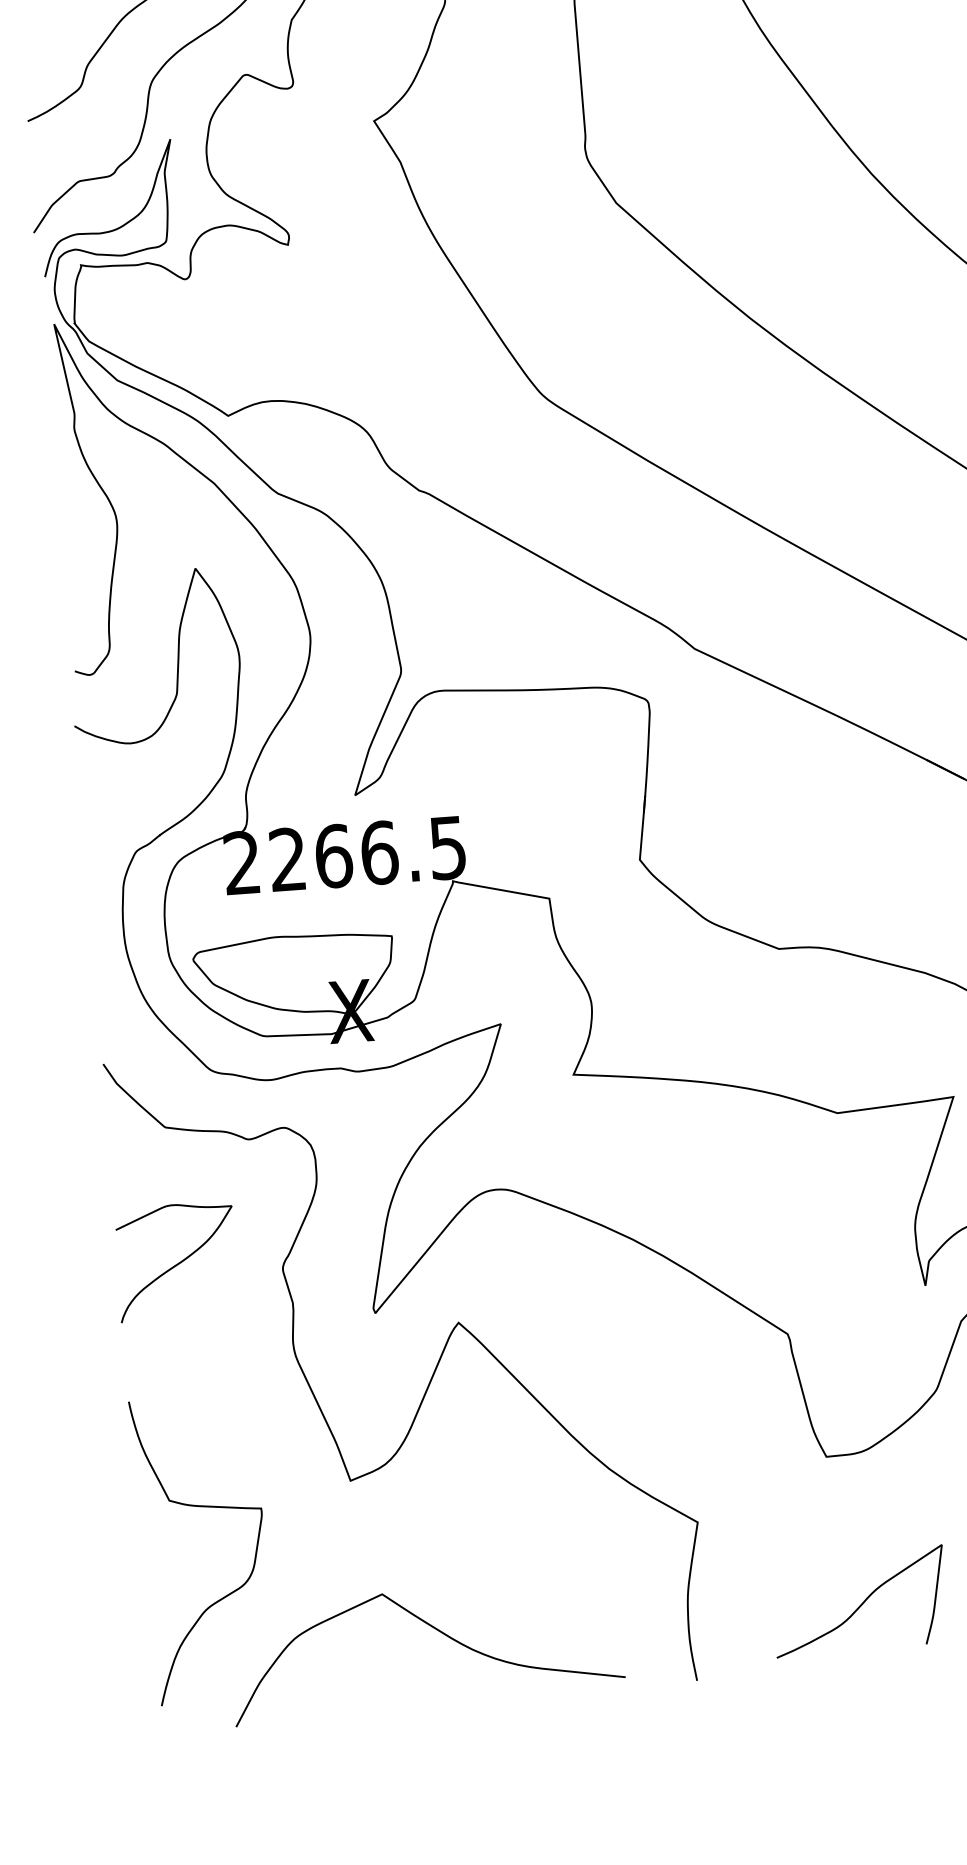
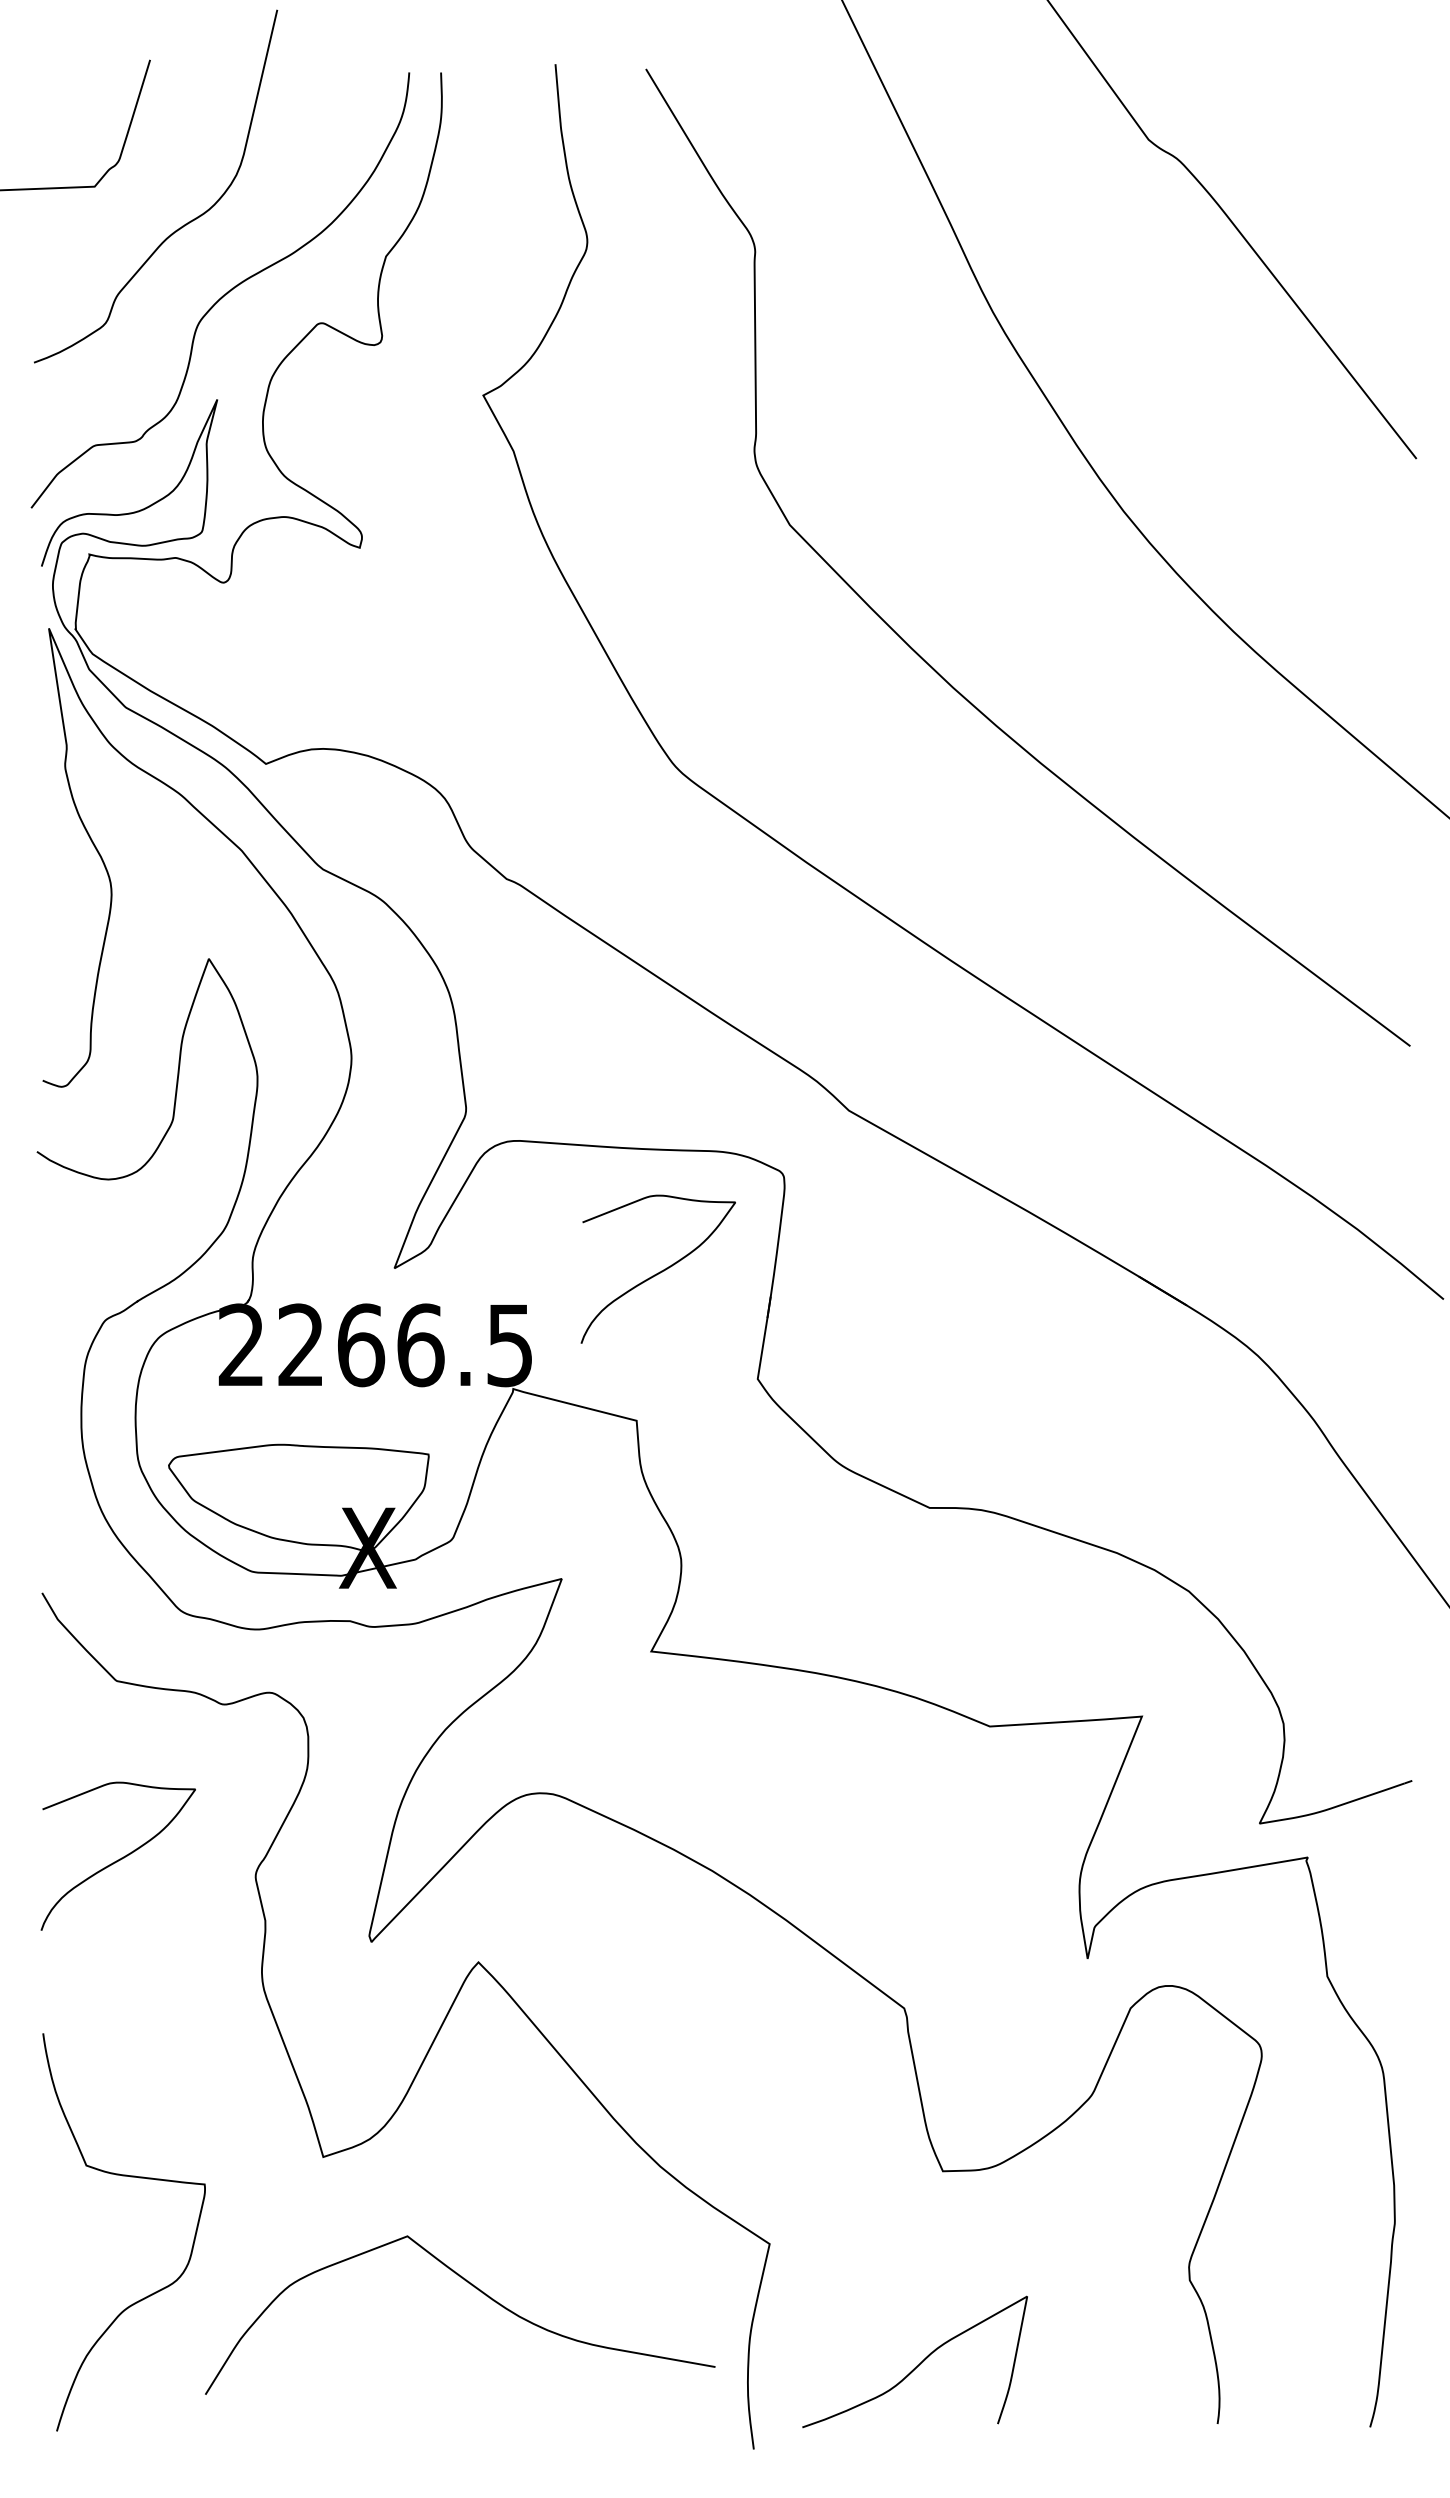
curve: (558, 782) -> (659, 1271), added
curve: (862, 1603) -> (918, 2364), moved
curve: (438, 1631) -> (476, 2289), moved

